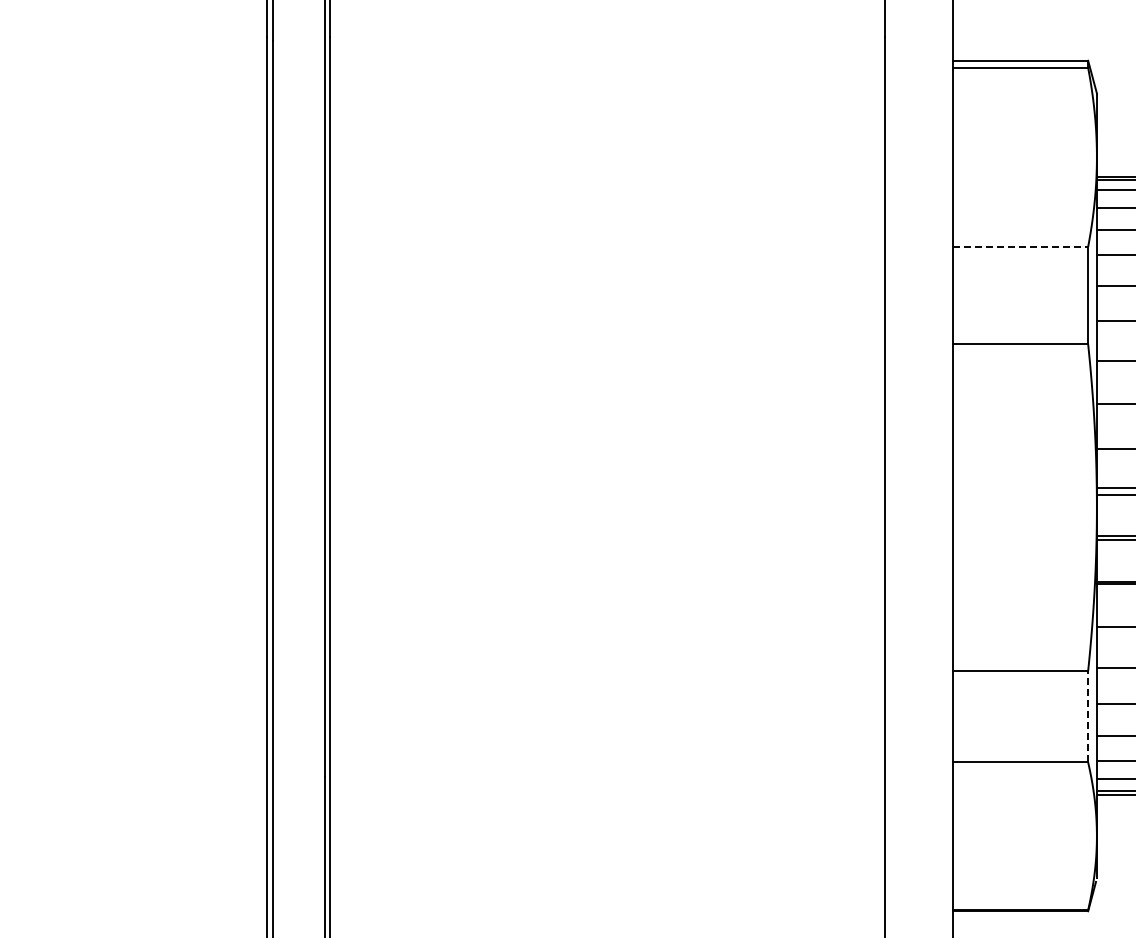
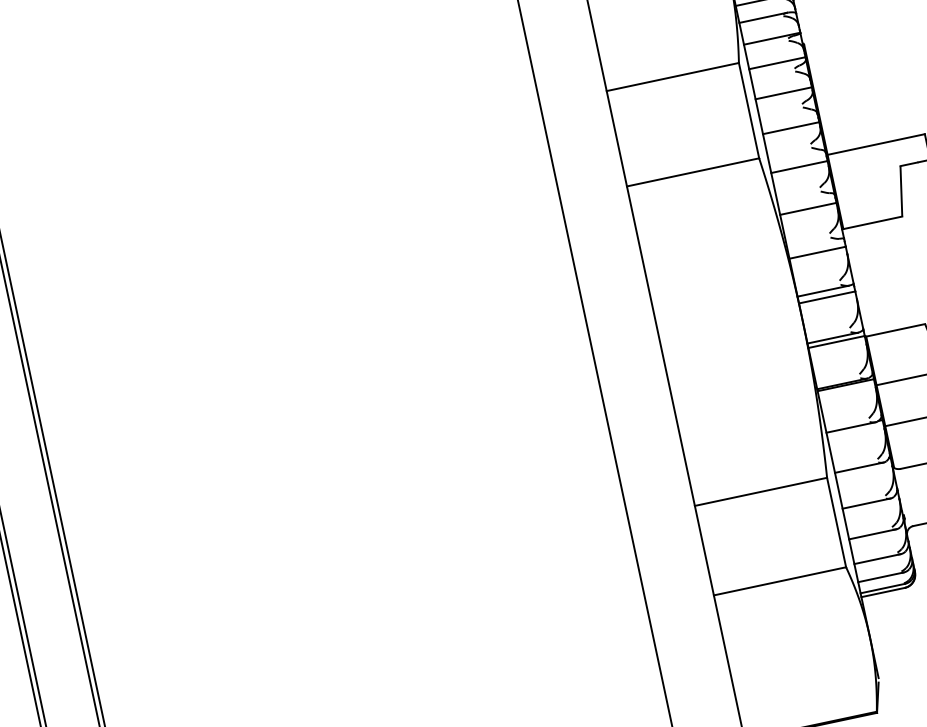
line: (1020, 246) -> (672, 76), dashed -> solid
line: (1088, 716) -> (836, 522), dashed -> solid

